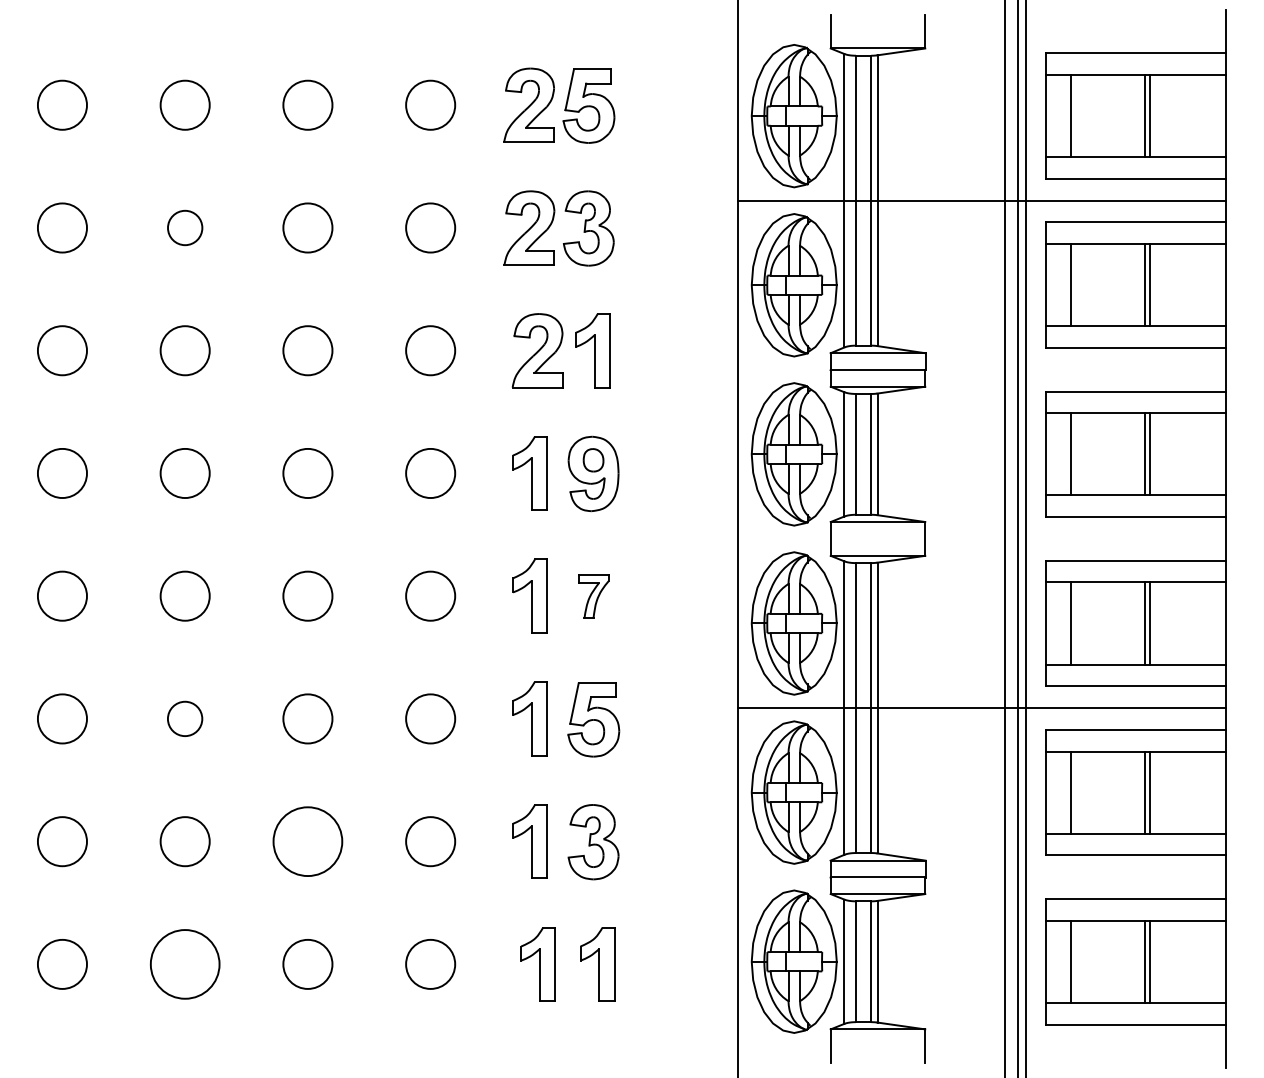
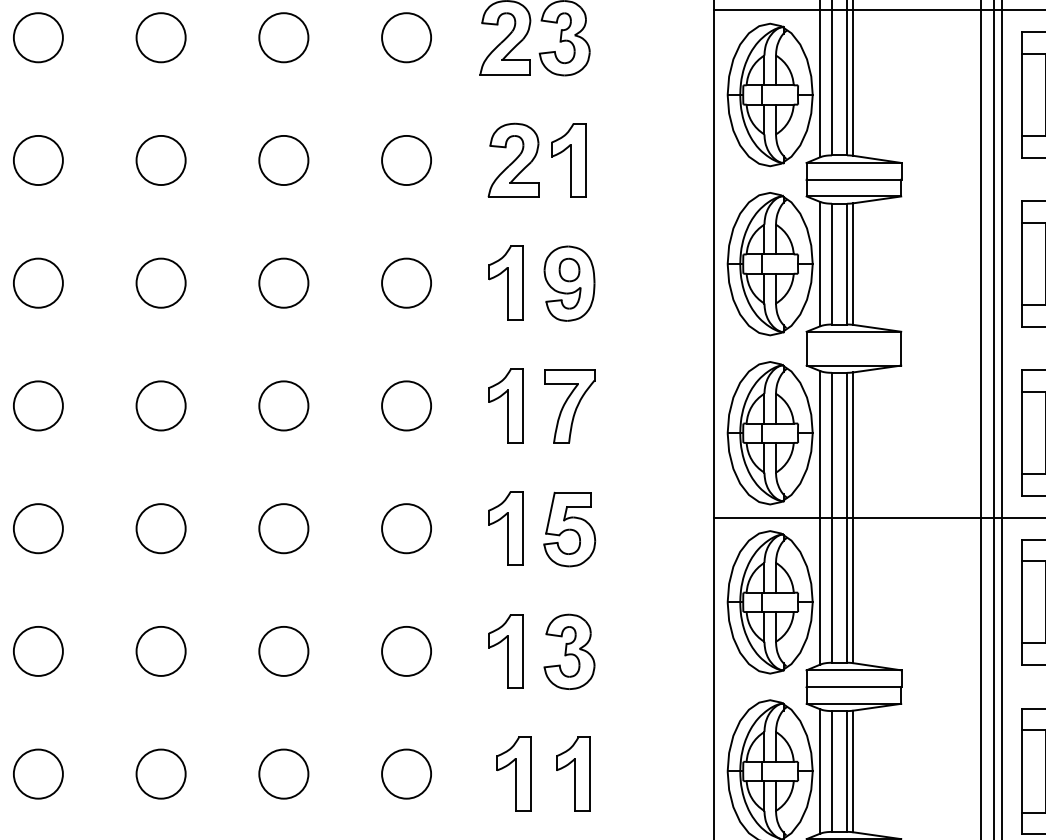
circle: (184, 227) -> (160, 37), size x1.43
part: (593, 596) -> (569, 406), size x1.67
circle: (184, 718) -> (160, 528), size x1.43
circle: (307, 841) -> (283, 651), size x0.71
circle: (184, 963) -> (160, 773), size x0.71

